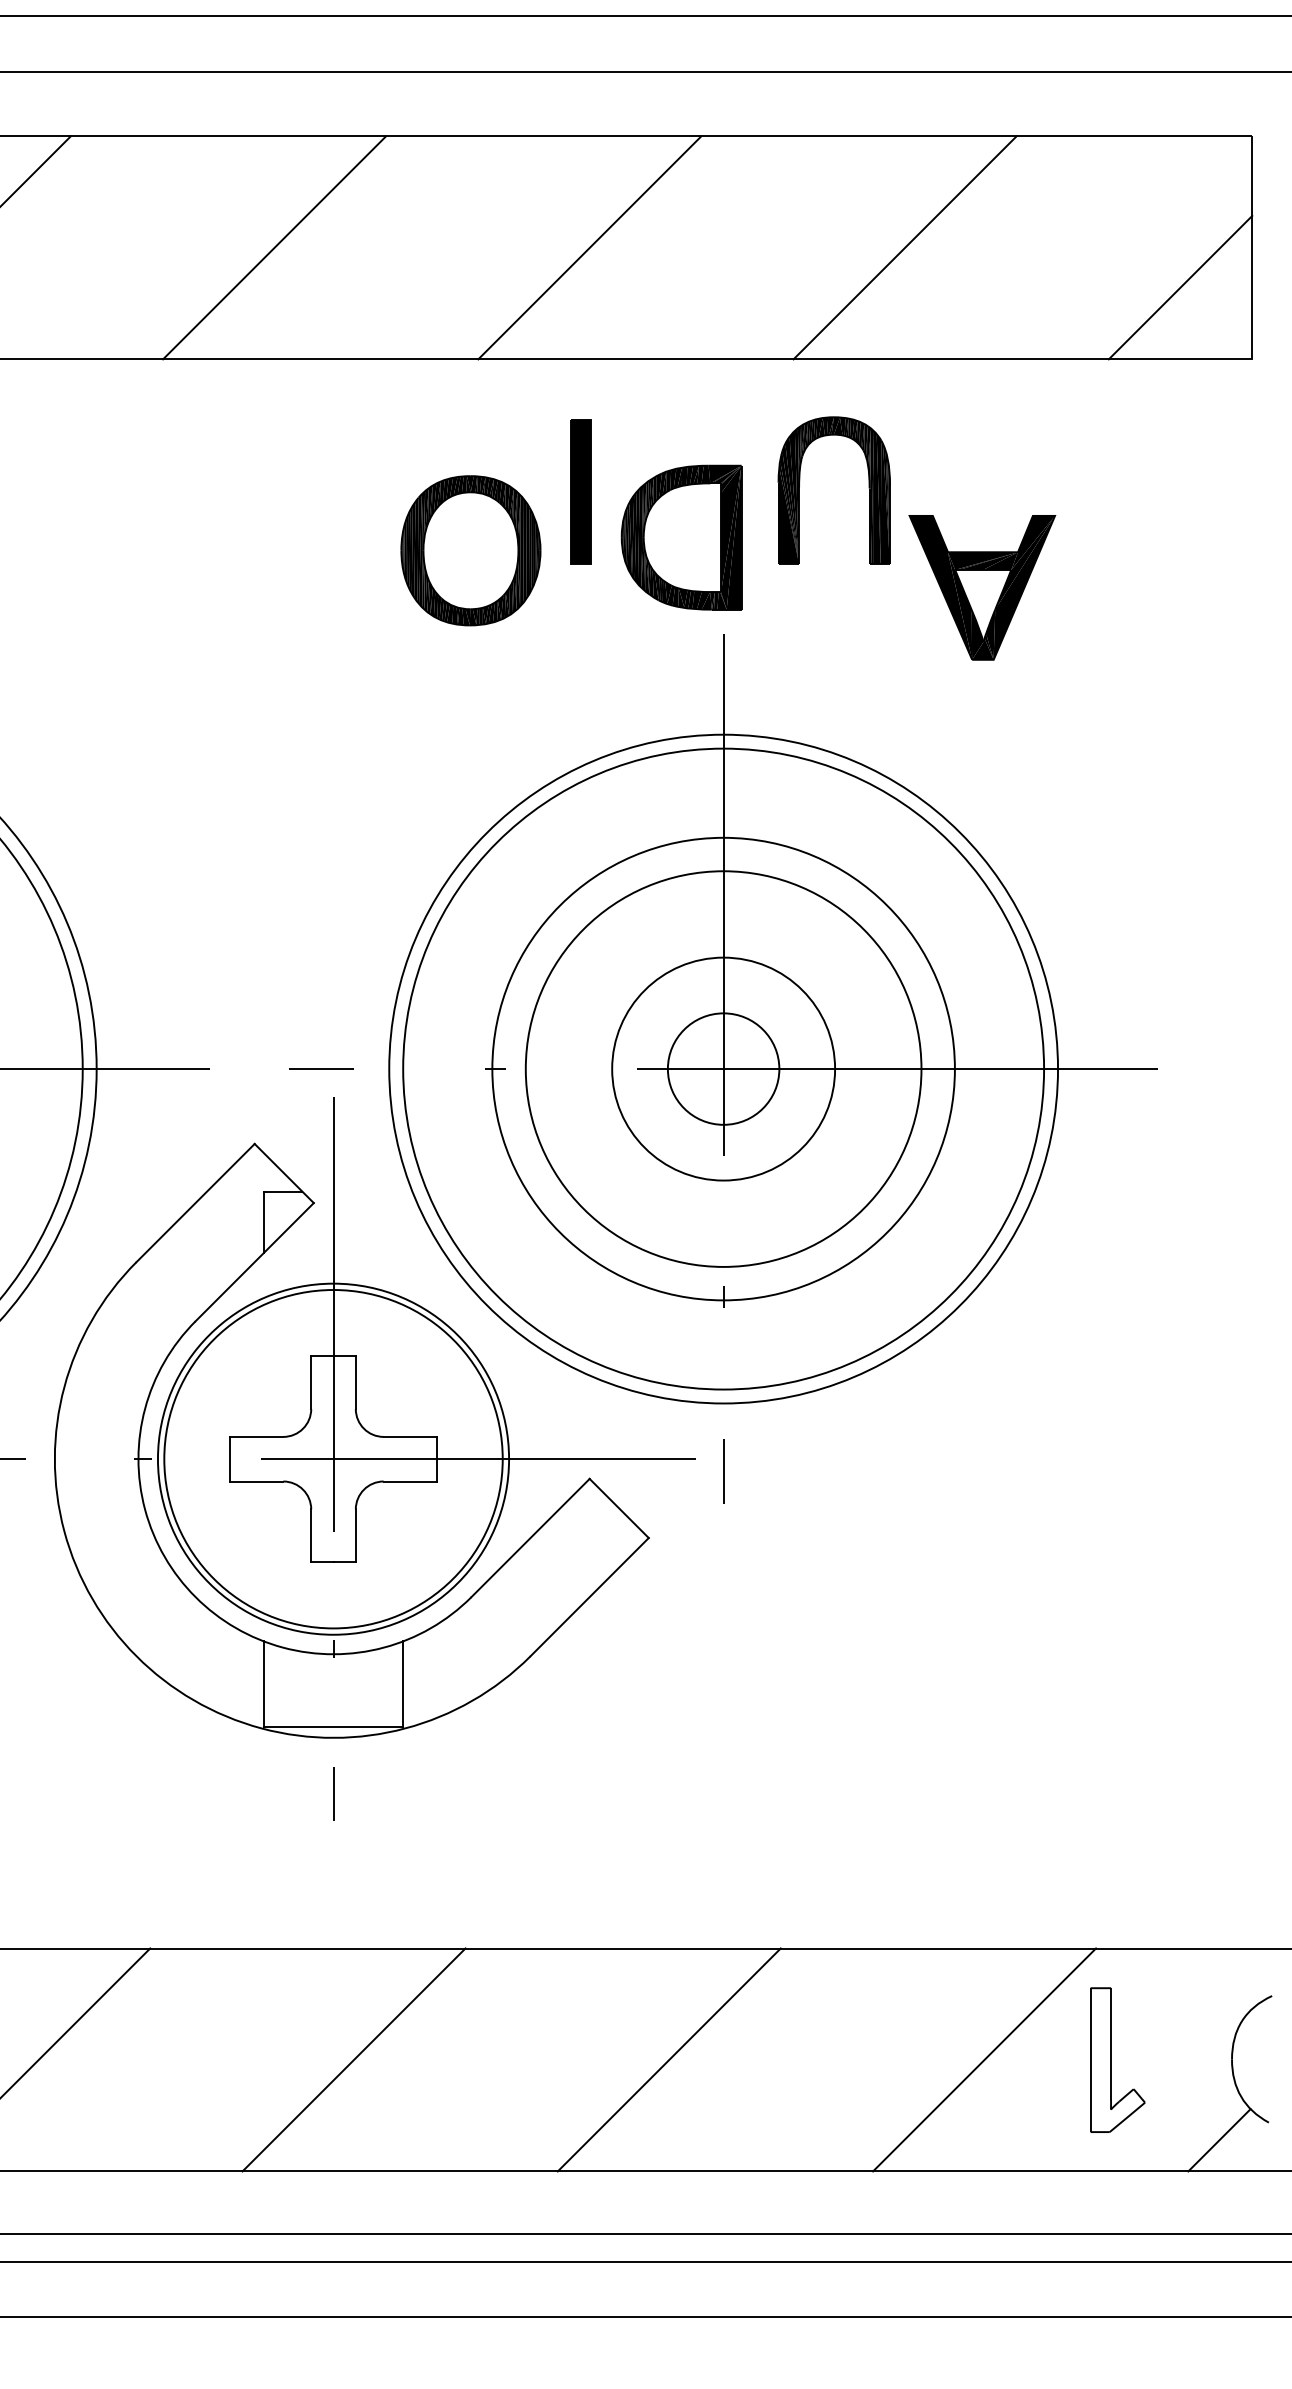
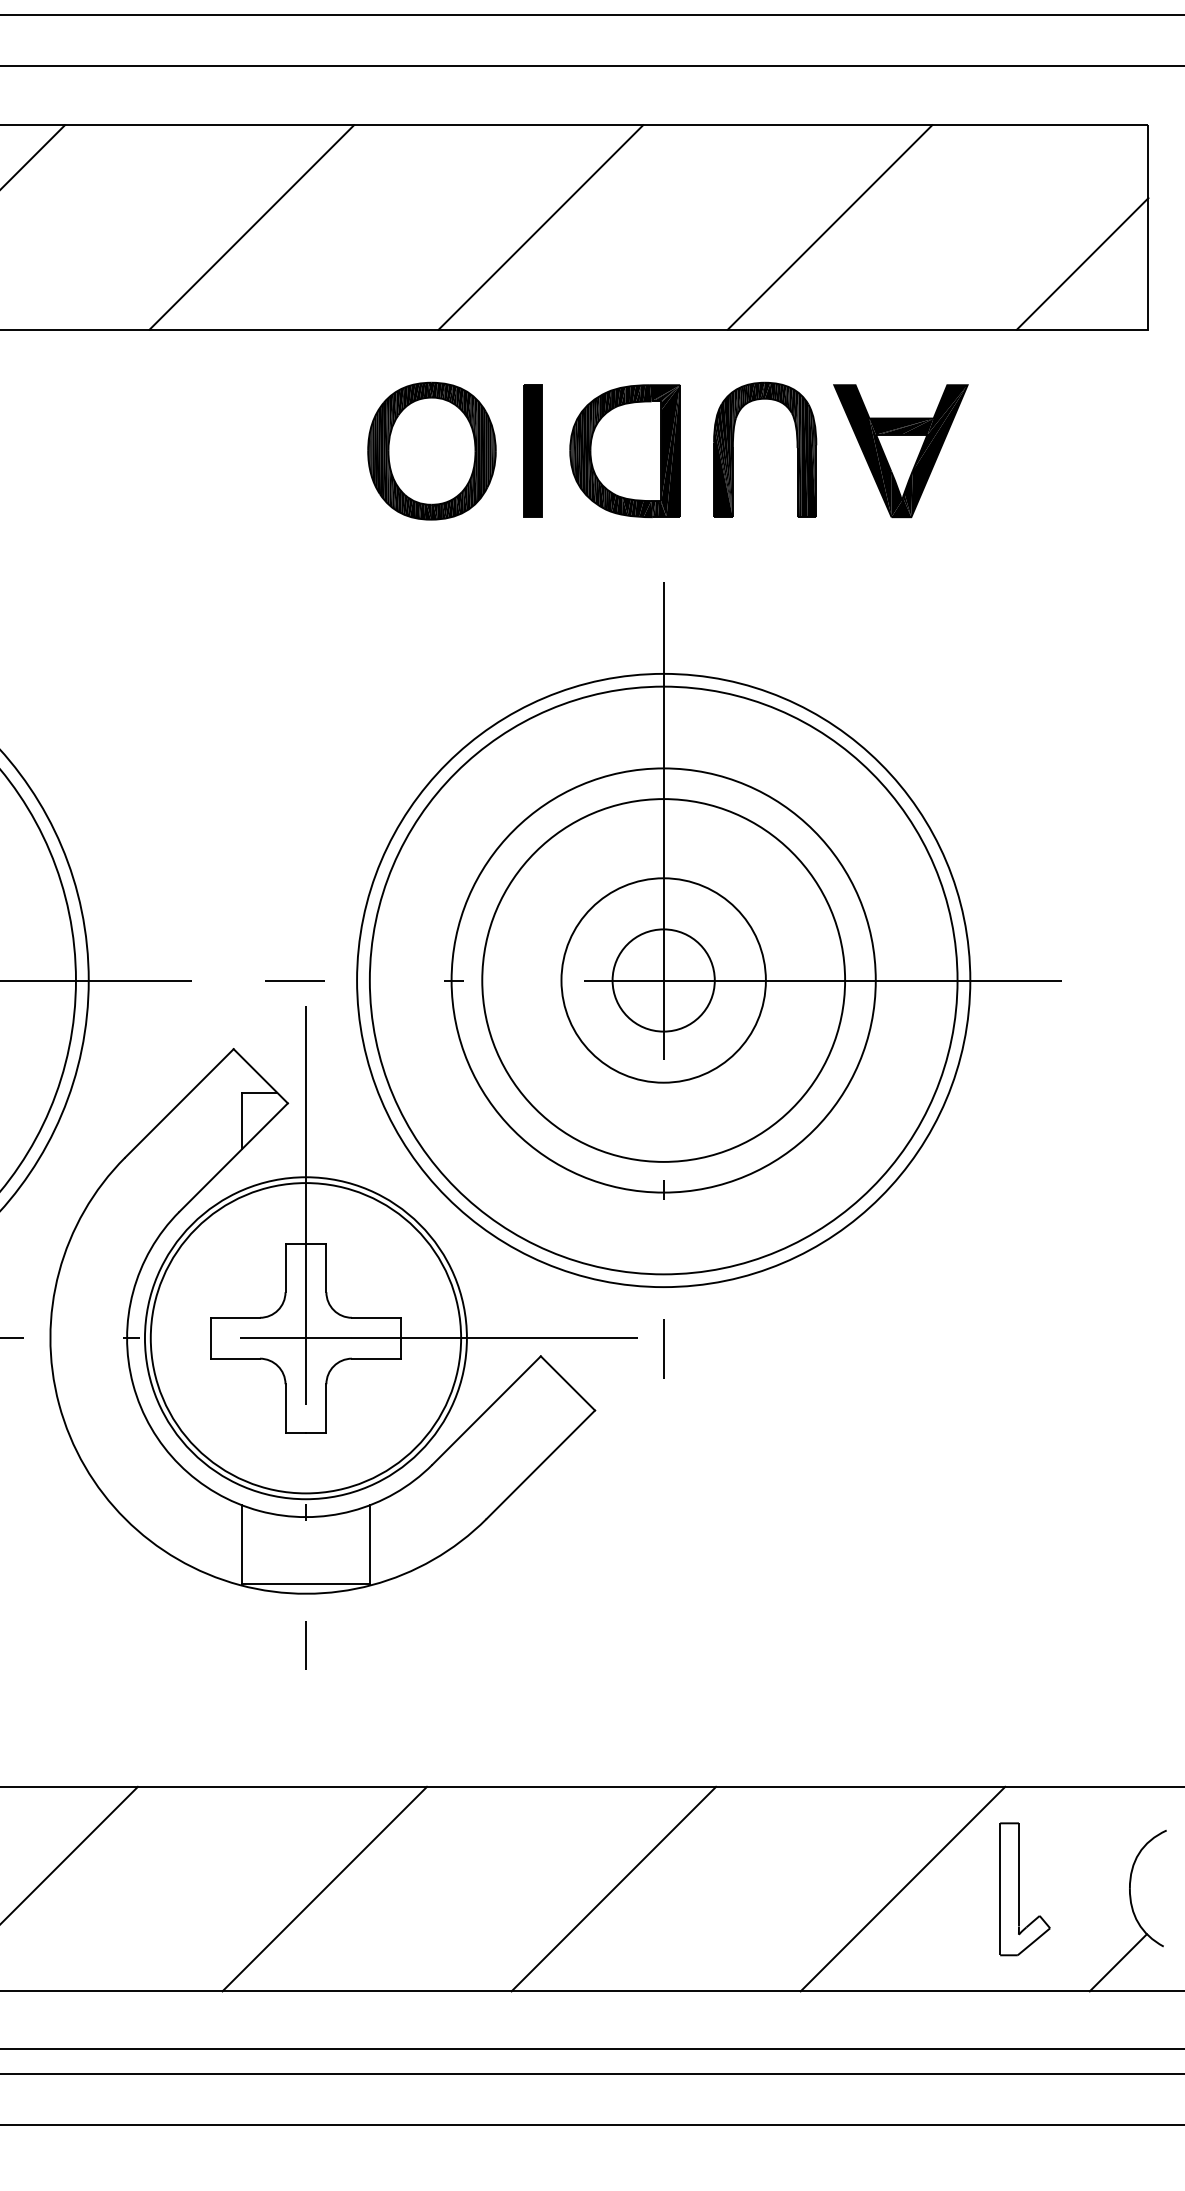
part: (680, 538) -> (624, 451), moved
part: (470, 550) -> (431, 450), moved
part: (981, 588) -> (900, 451), moved

